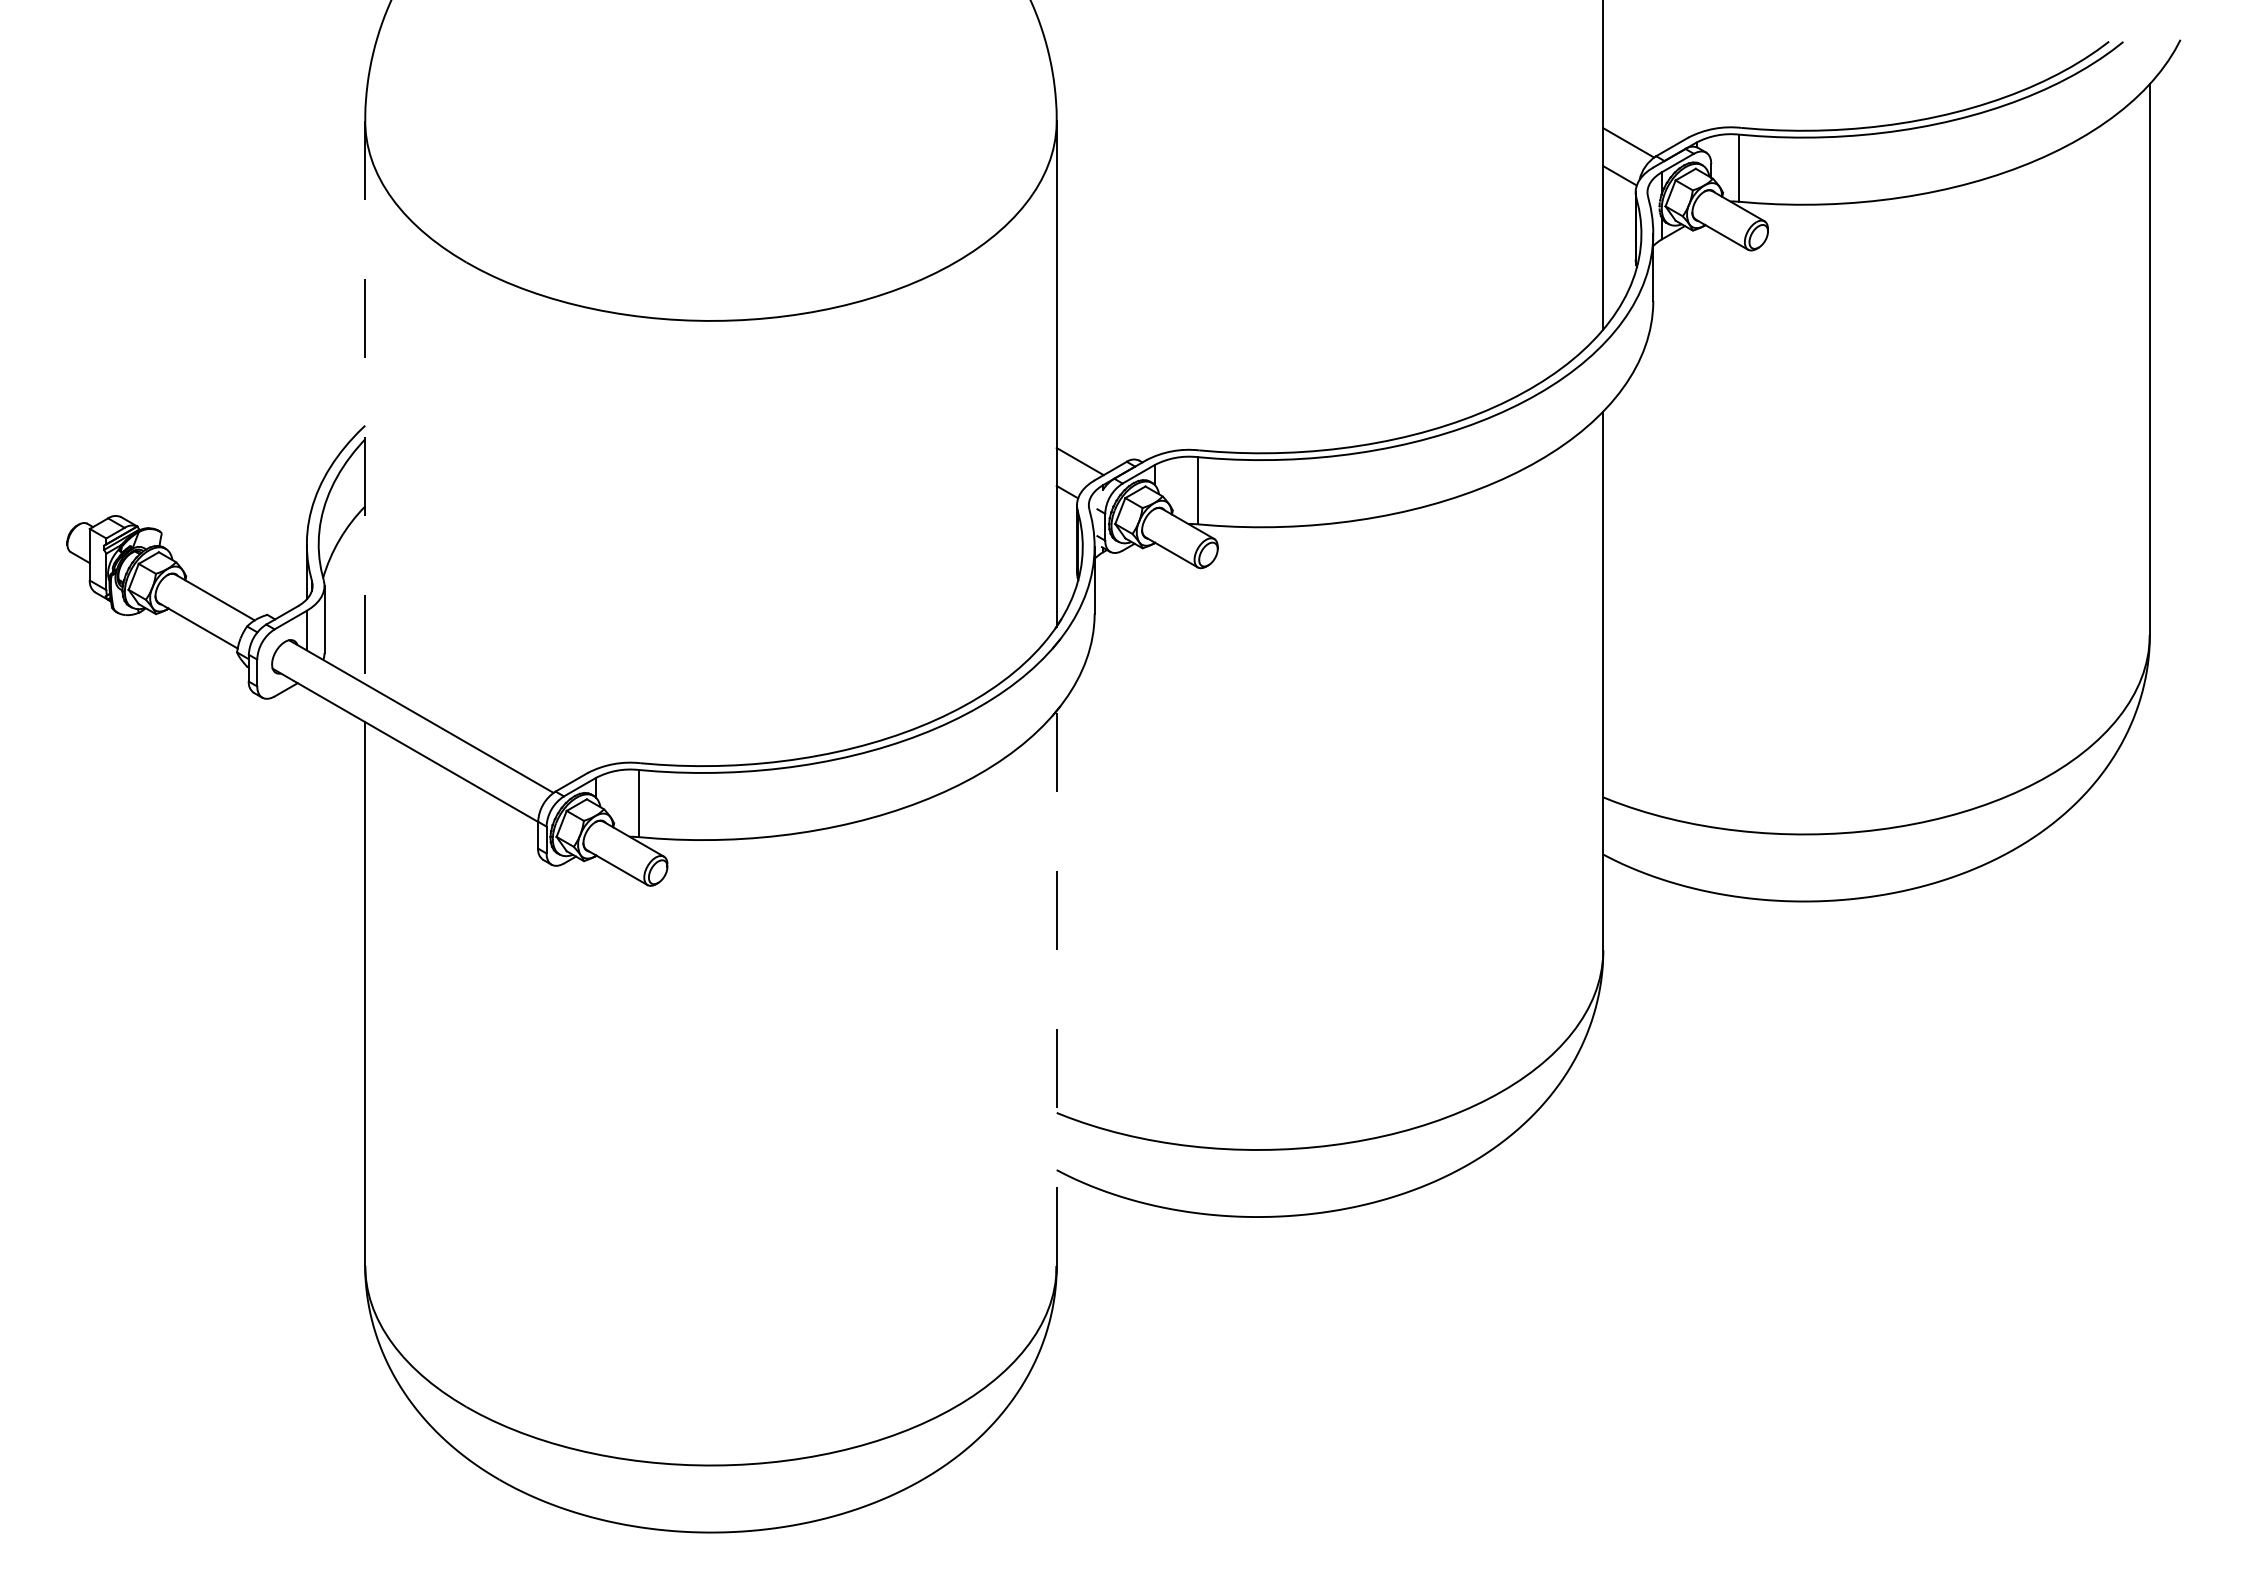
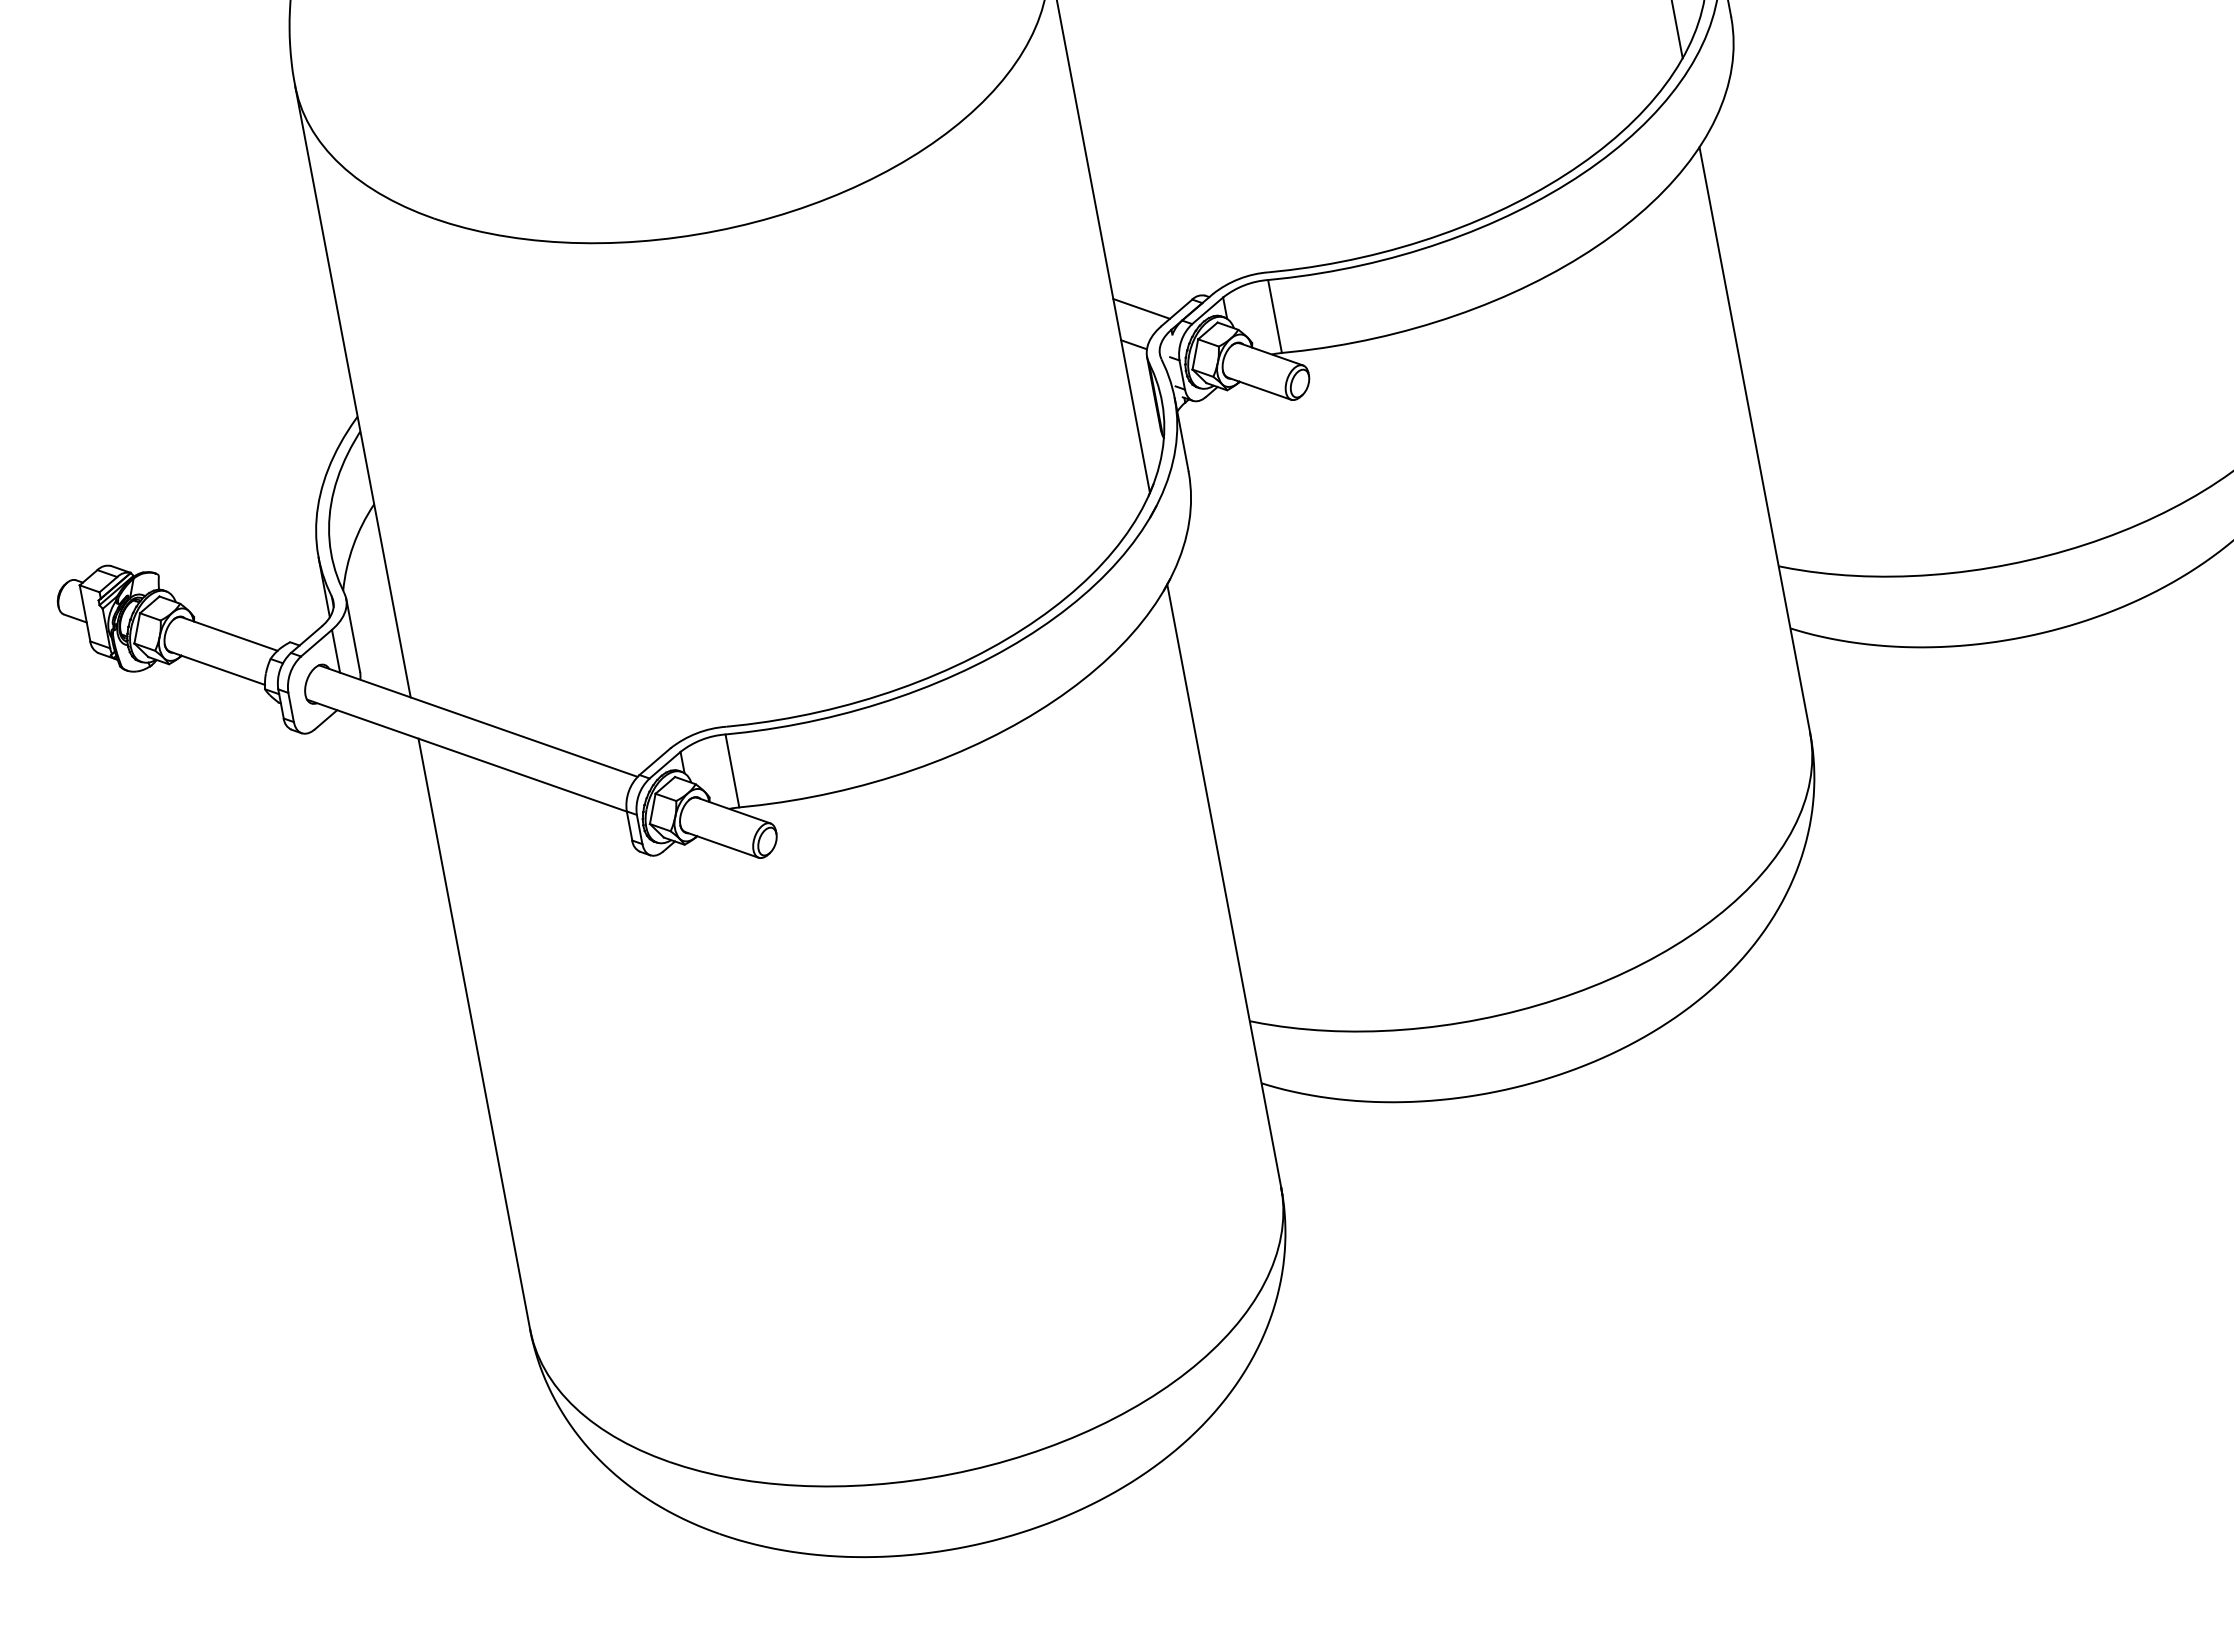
line: (365, 403) -> (353, 392), dashed -> solid
line: (1056, 987) -> (1223, 885), dashed -> solid

